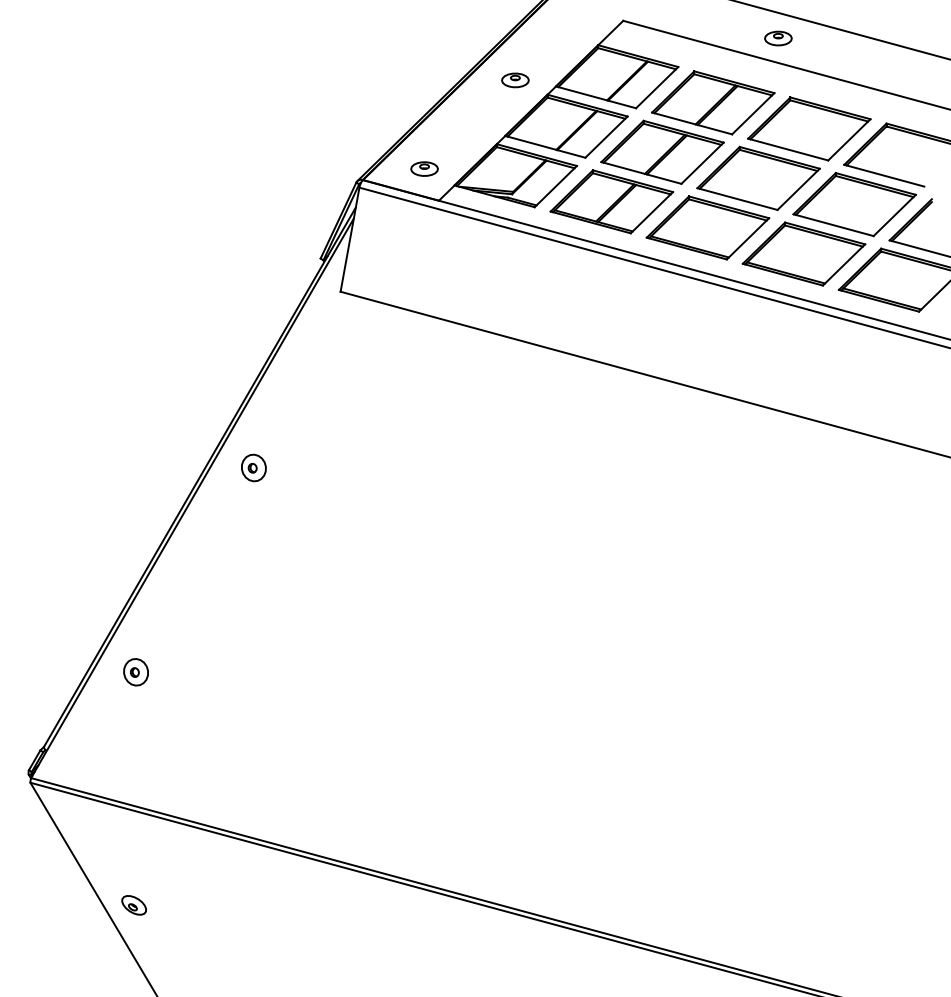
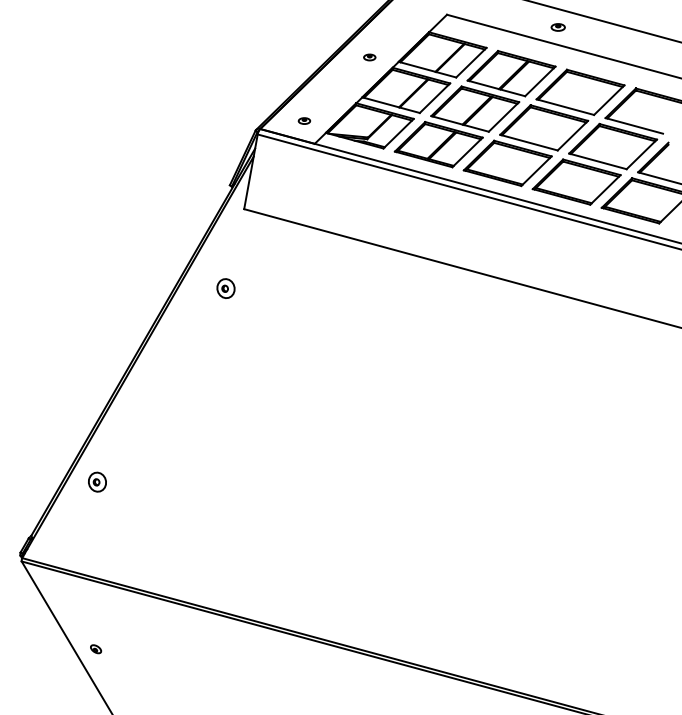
part: (777, 38) -> (557, 27), size x0.7
part: (515, 80) -> (369, 57), size x0.6
part: (424, 168) -> (304, 120), size x0.6
part: (253, 467) -> (225, 288), moved
part: (133, 904) -> (95, 648), size x0.6

